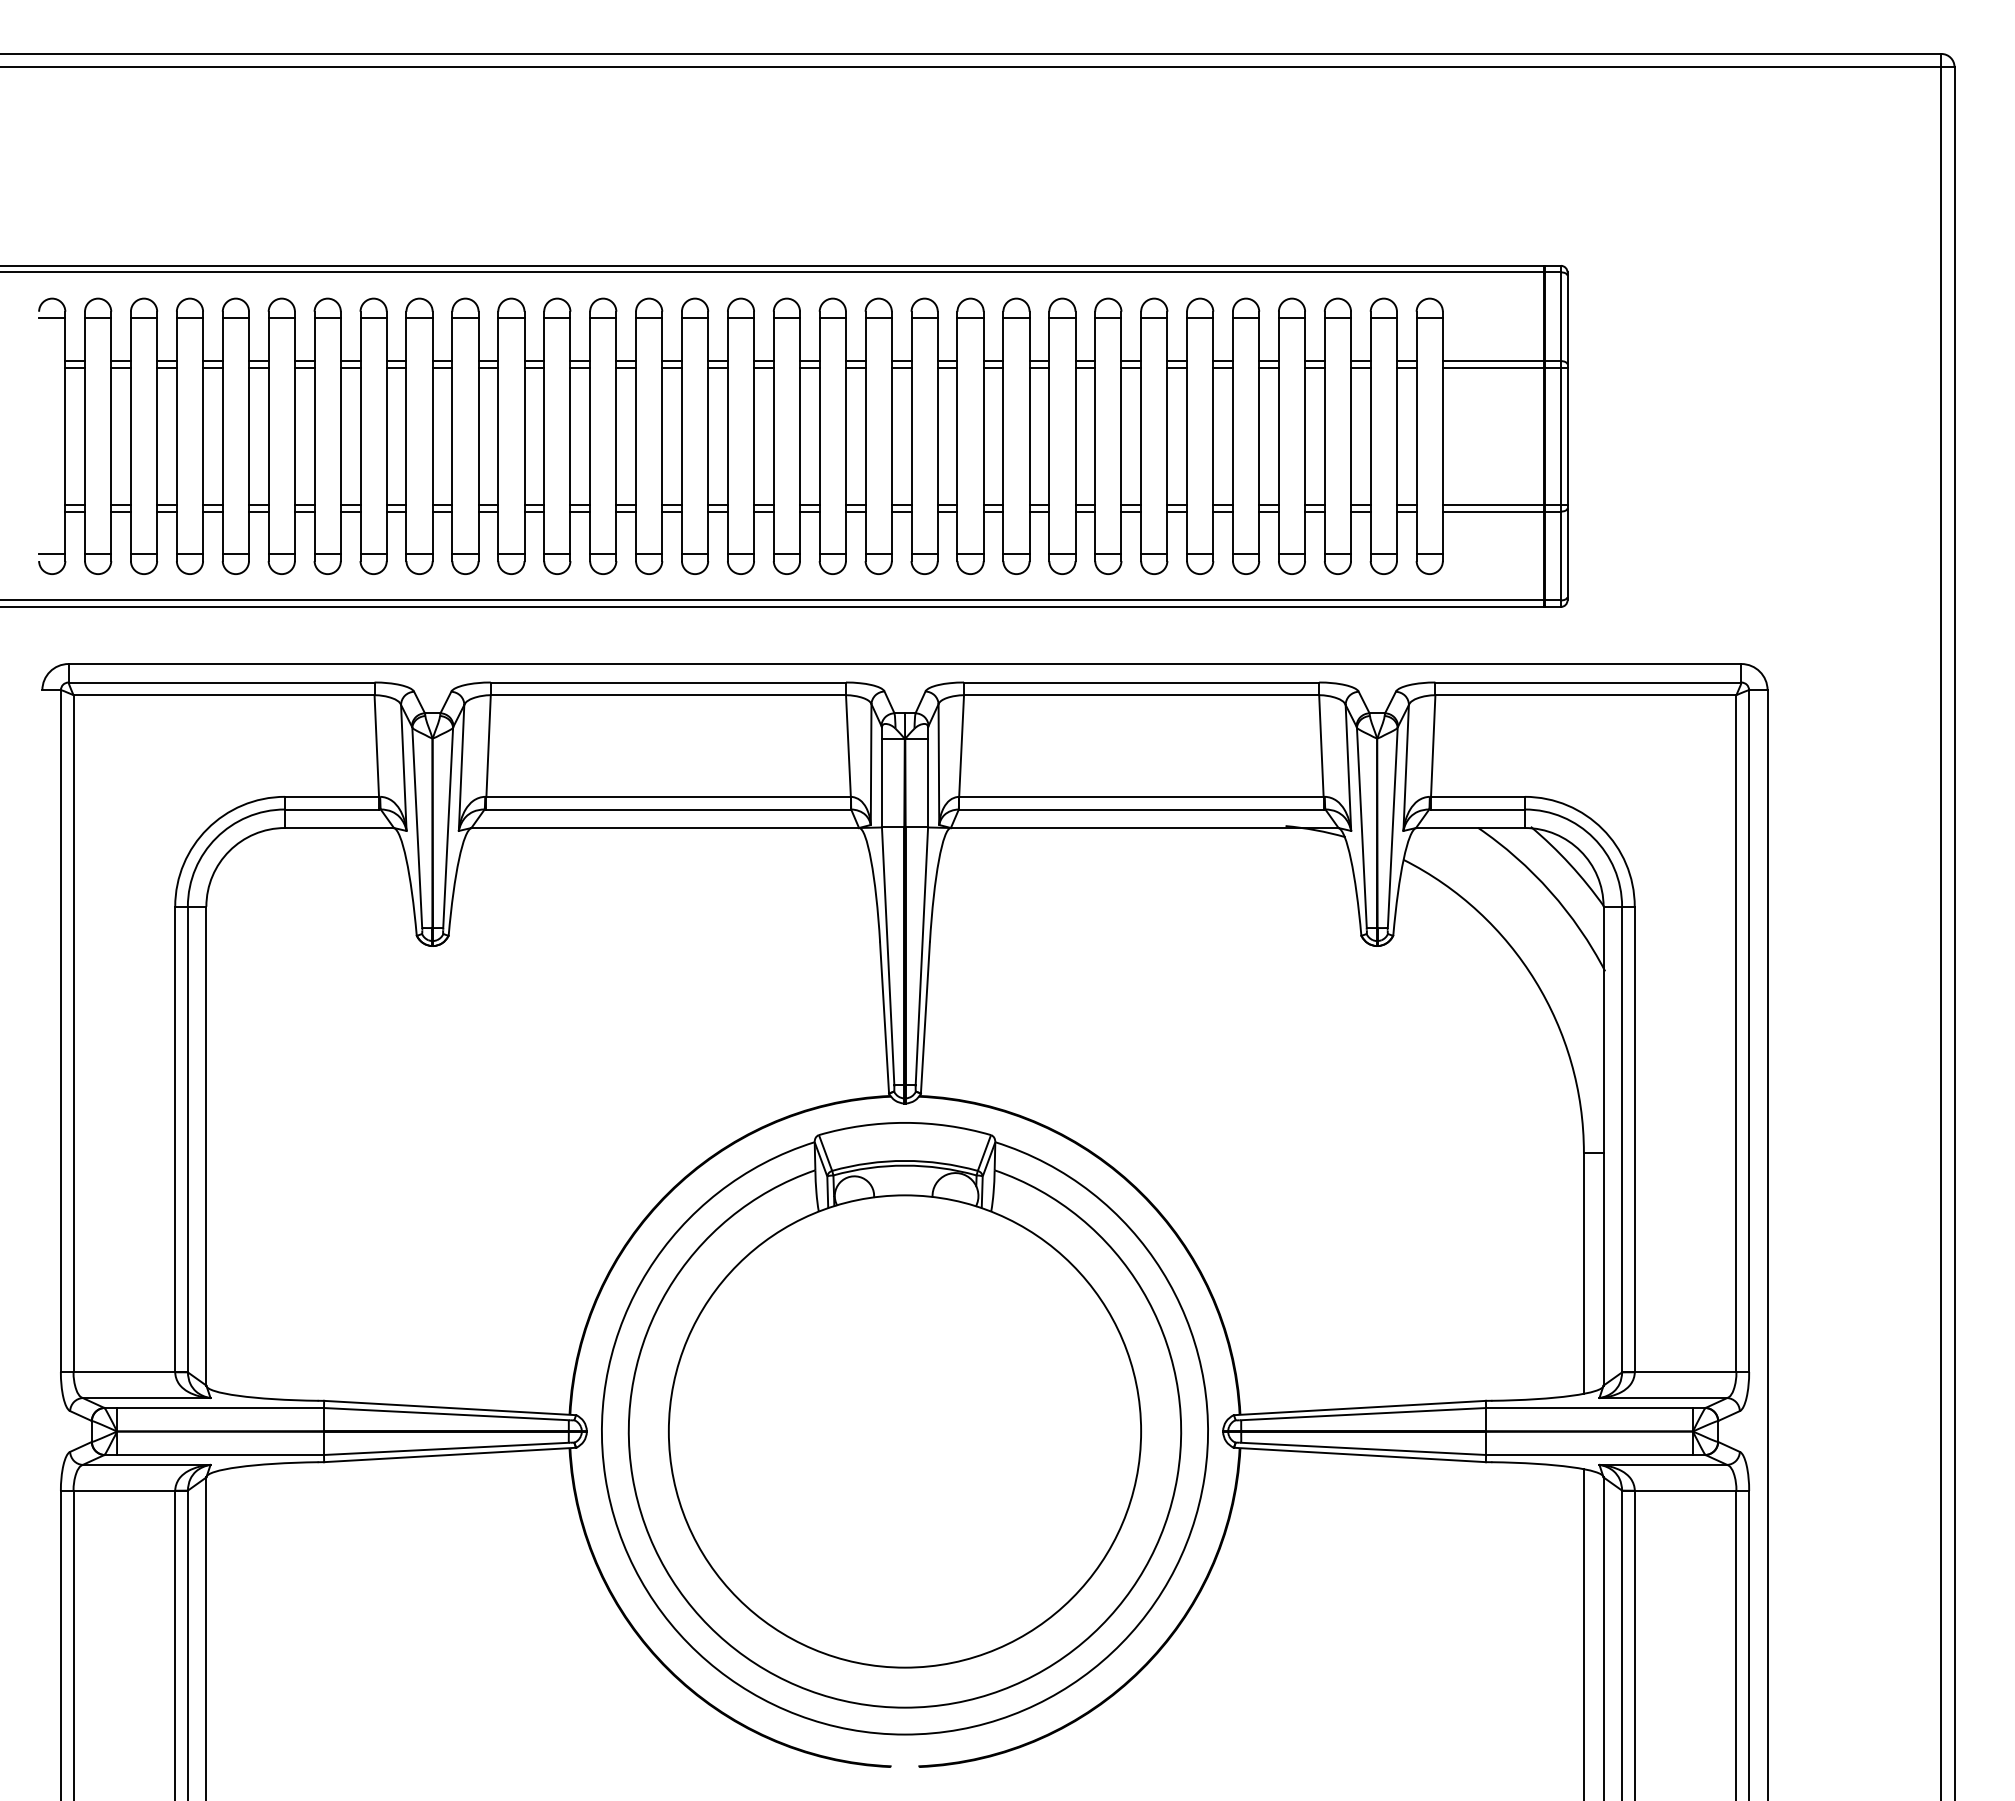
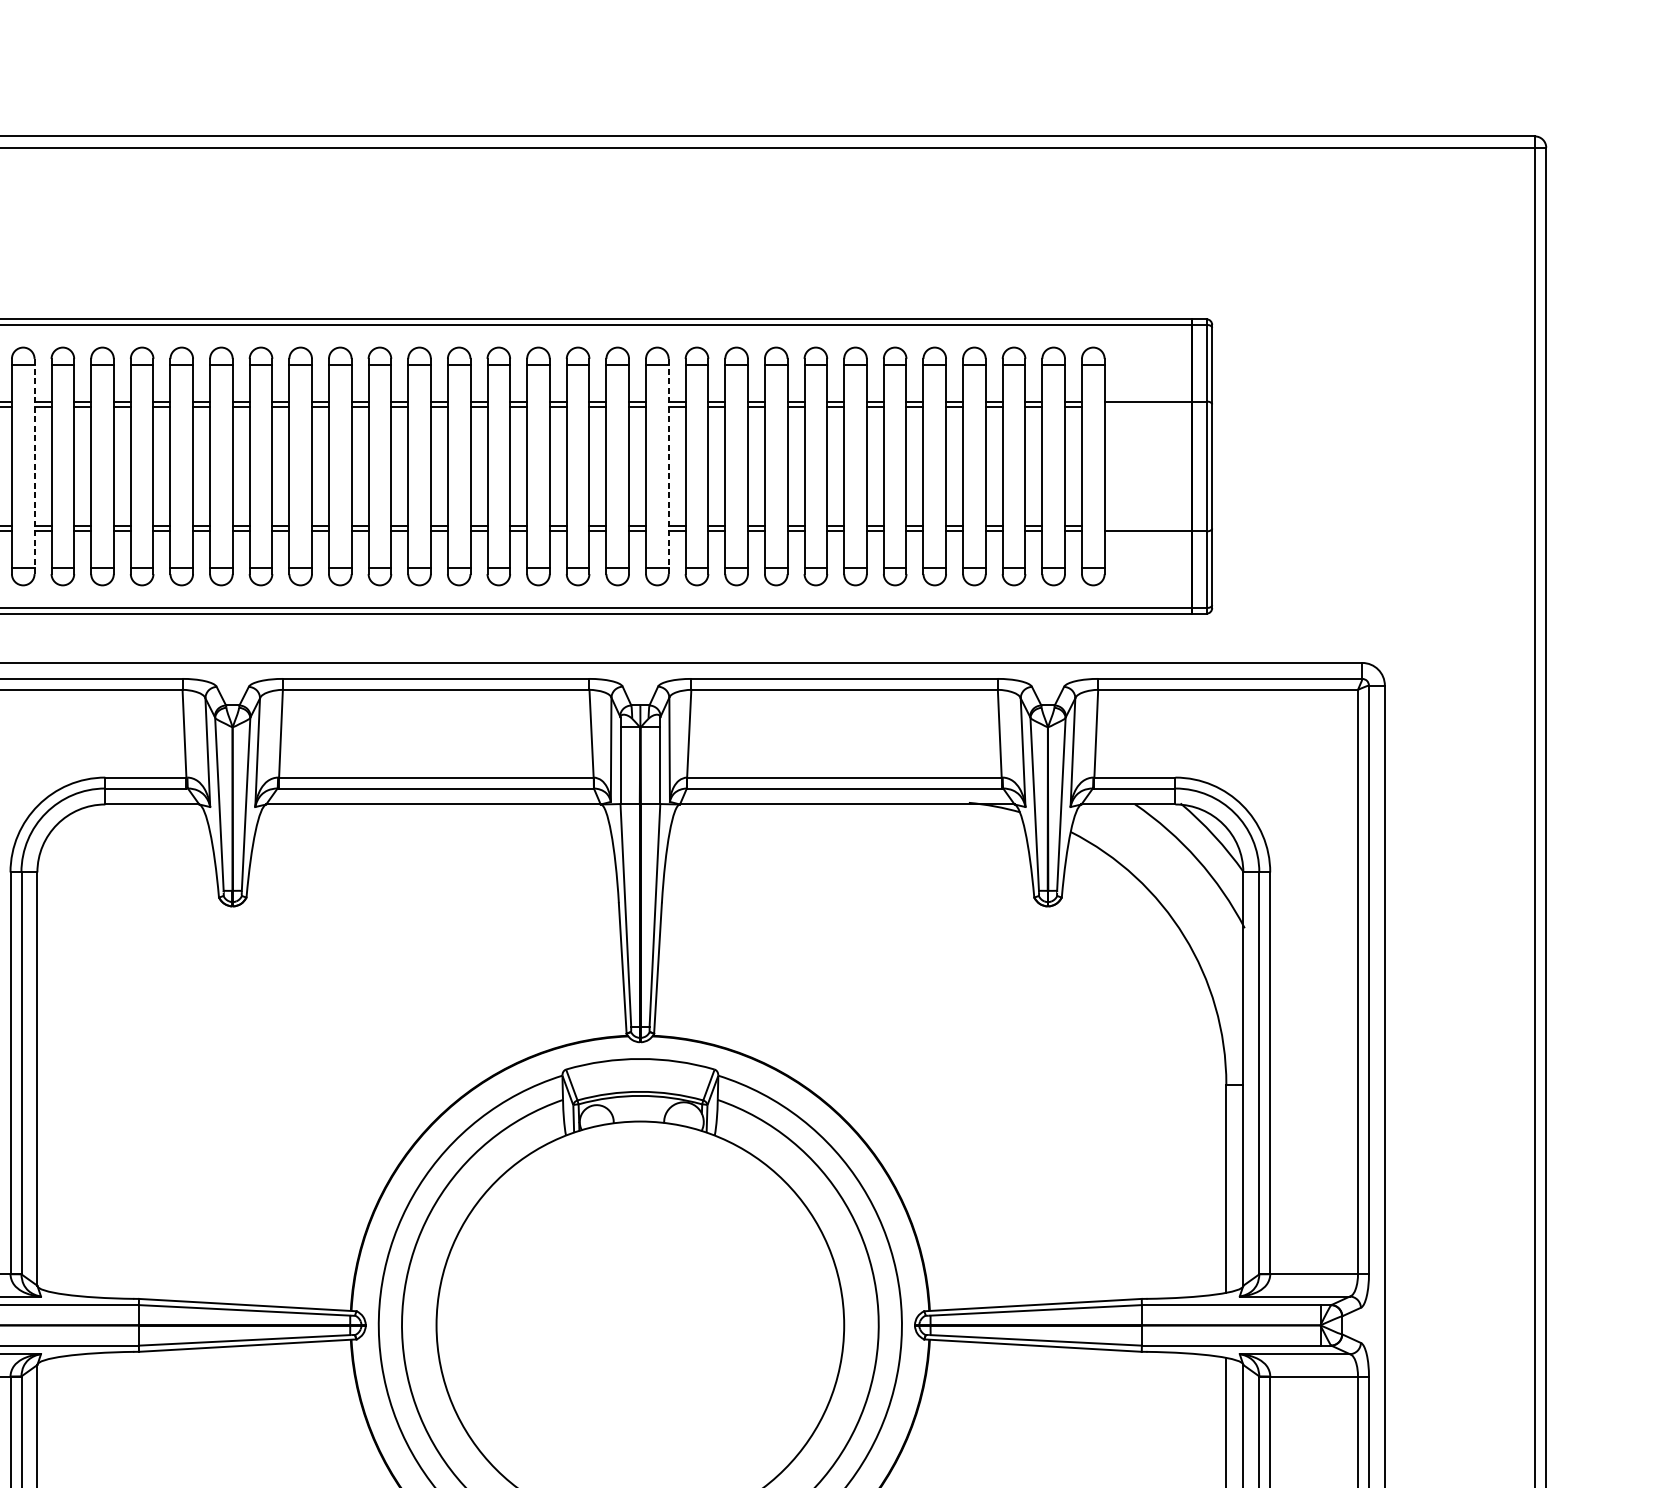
line: (1504, 367) -> (1157, 407), removed
line: (203, 436) -> (34, 466), solid -> dashed
line: (937, 436) -> (668, 466), solid -> dashed
line: (1504, 505) -> (1157, 526), removed

